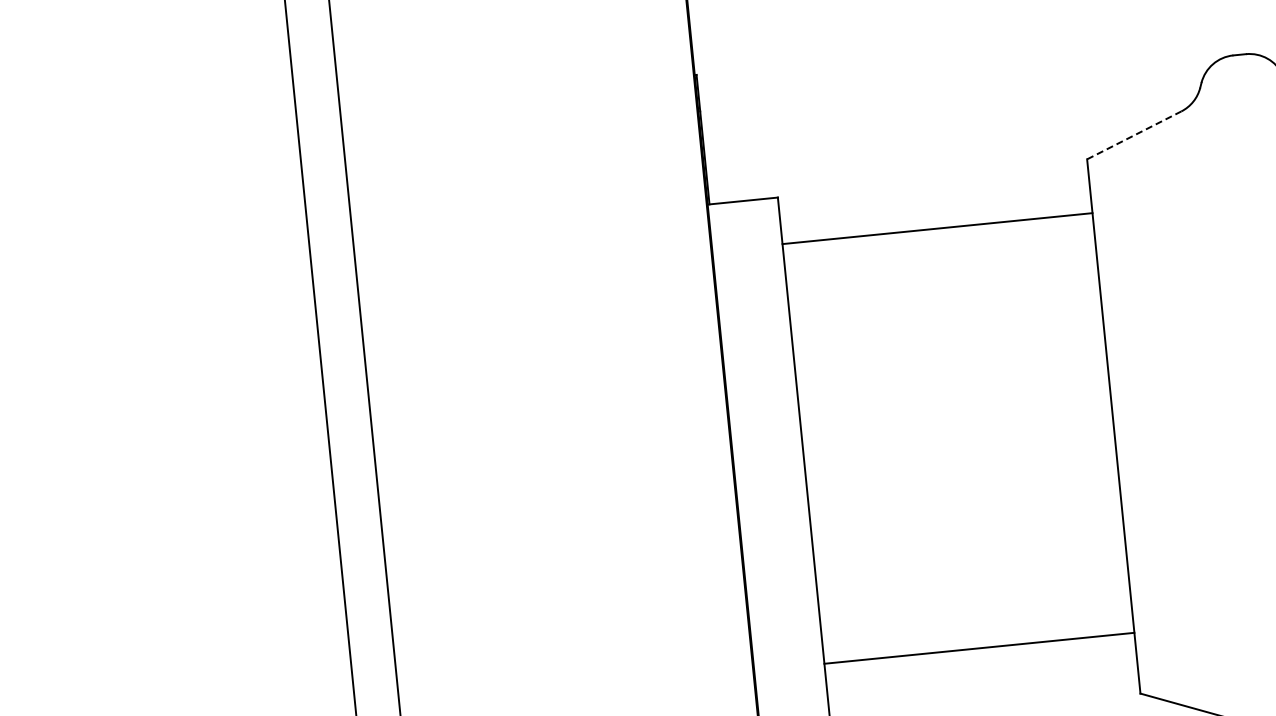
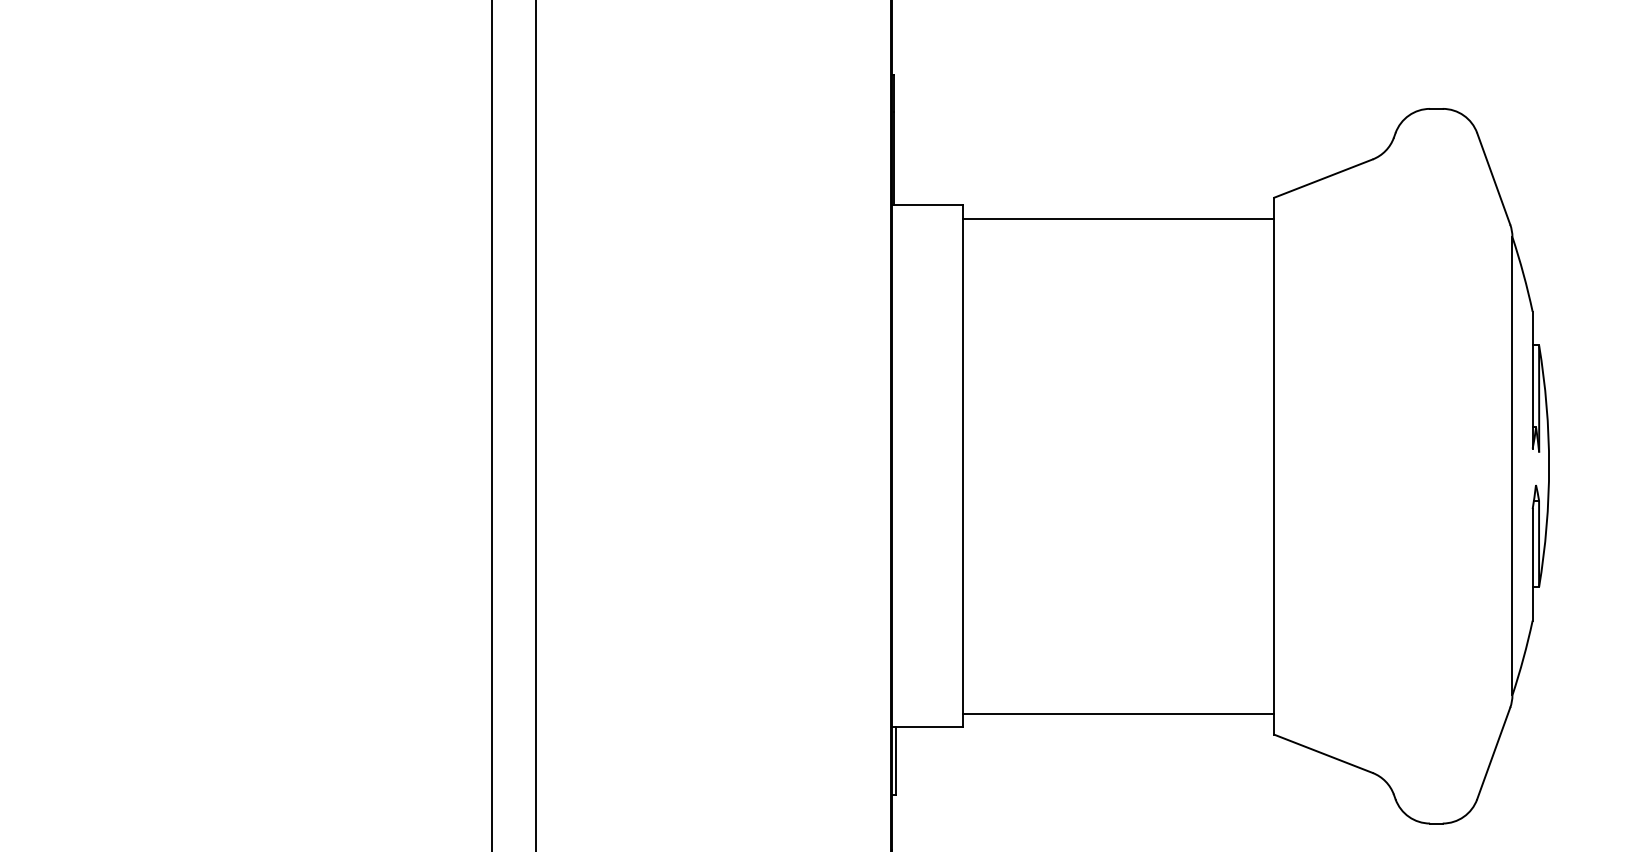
line: (1134, 135) -> (1323, 178), dashed -> solid
line: (937, 228) -> (1118, 218), moved
line: (979, 648) -> (1118, 713), moved

